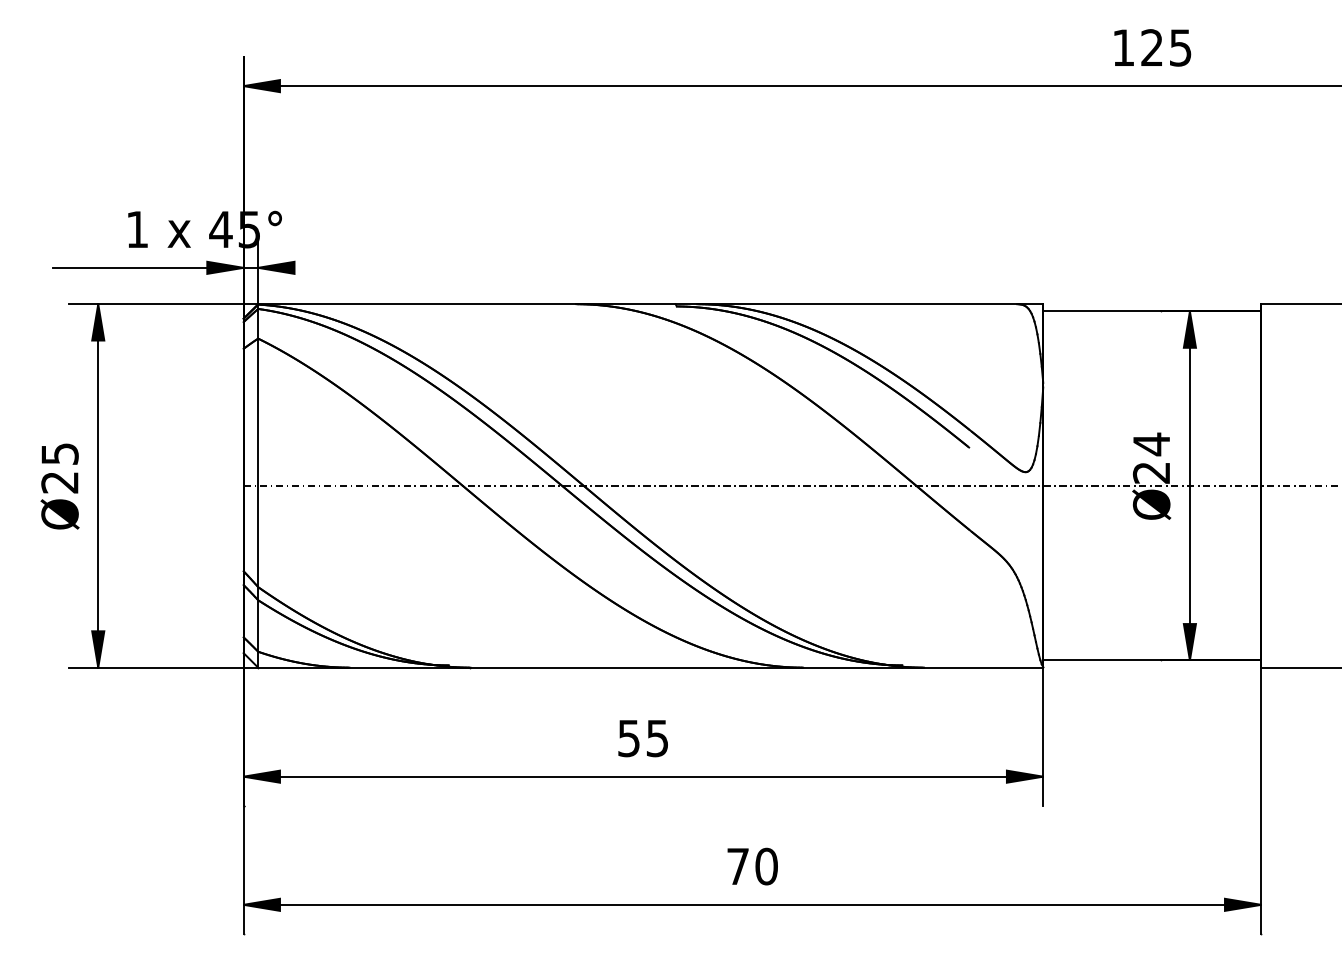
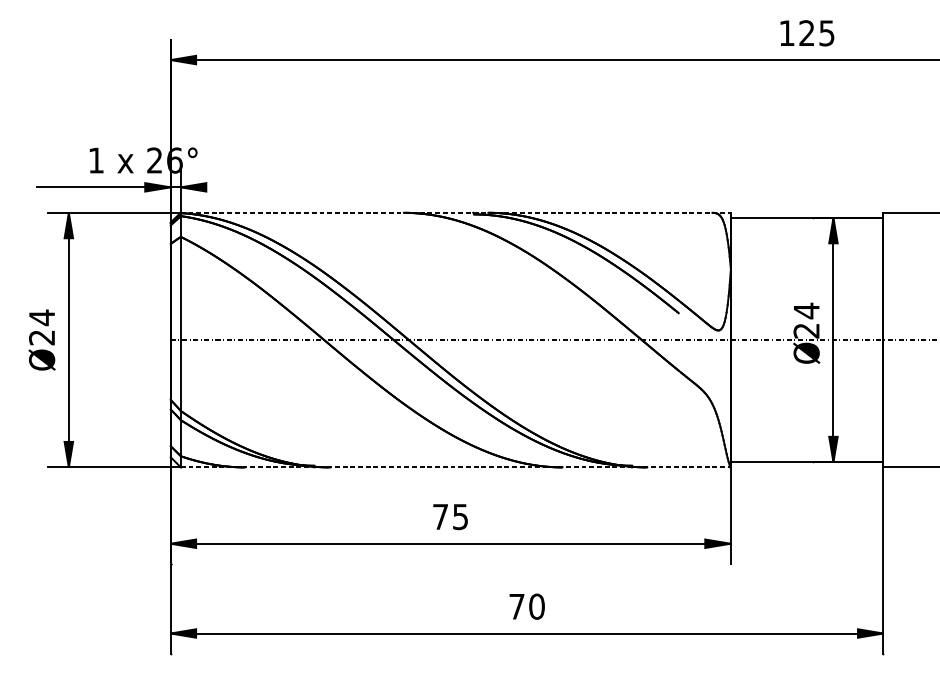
text: (235, 229) -> (164, 160), 45° -> 26°
line: (650, 304) -> (455, 213), solid -> dashed
text: (59, 453) -> (41, 317), Ø25 -> Ø24
line: (650, 667) -> (455, 467), solid -> dashed
text: (628, 738) -> (440, 517), 55 -> 75

